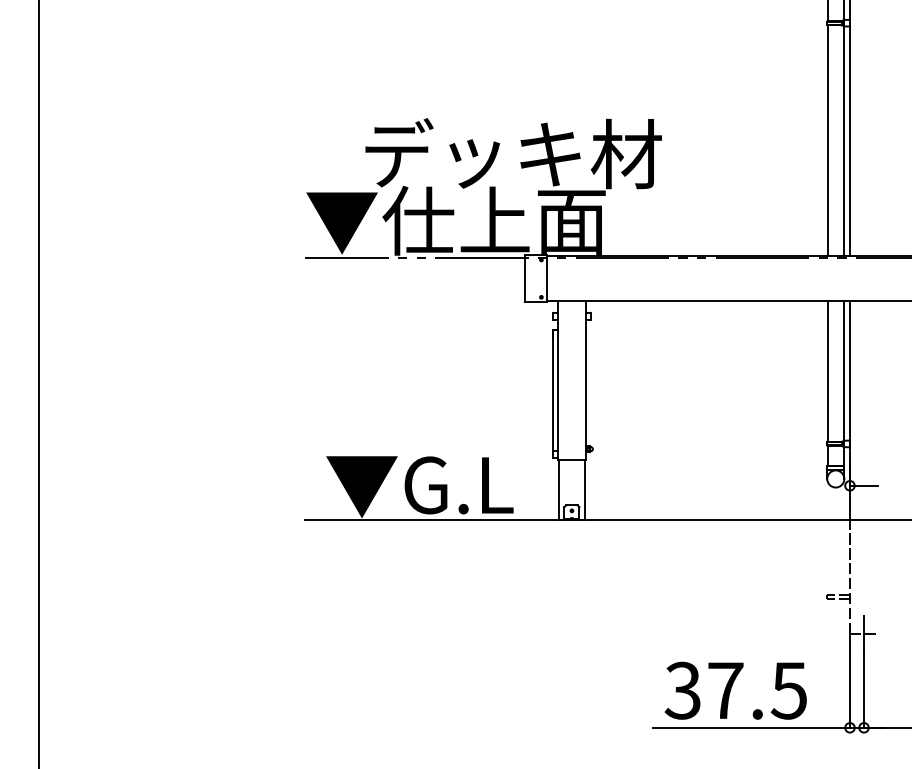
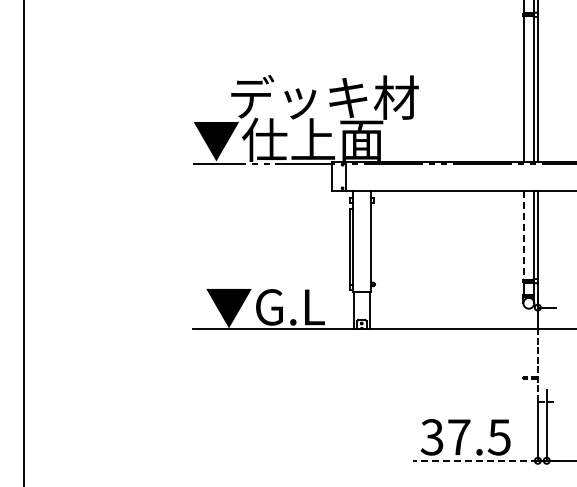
line: (827, 371) -> (523, 235), solid -> dashed
line: (751, 727) -> (475, 460), solid -> dashed

